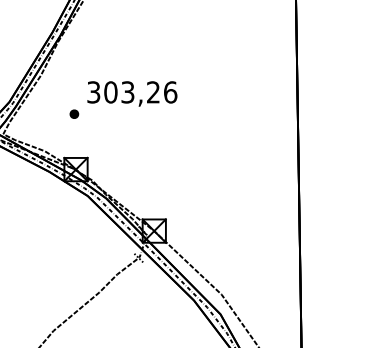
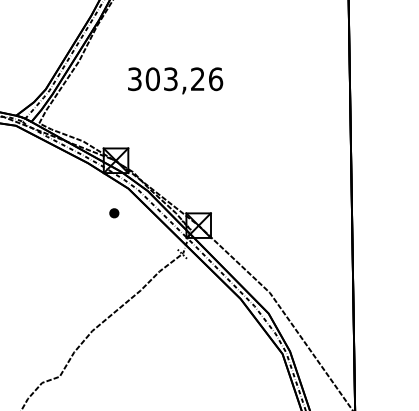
part: (74, 114) -> (114, 213), moved

